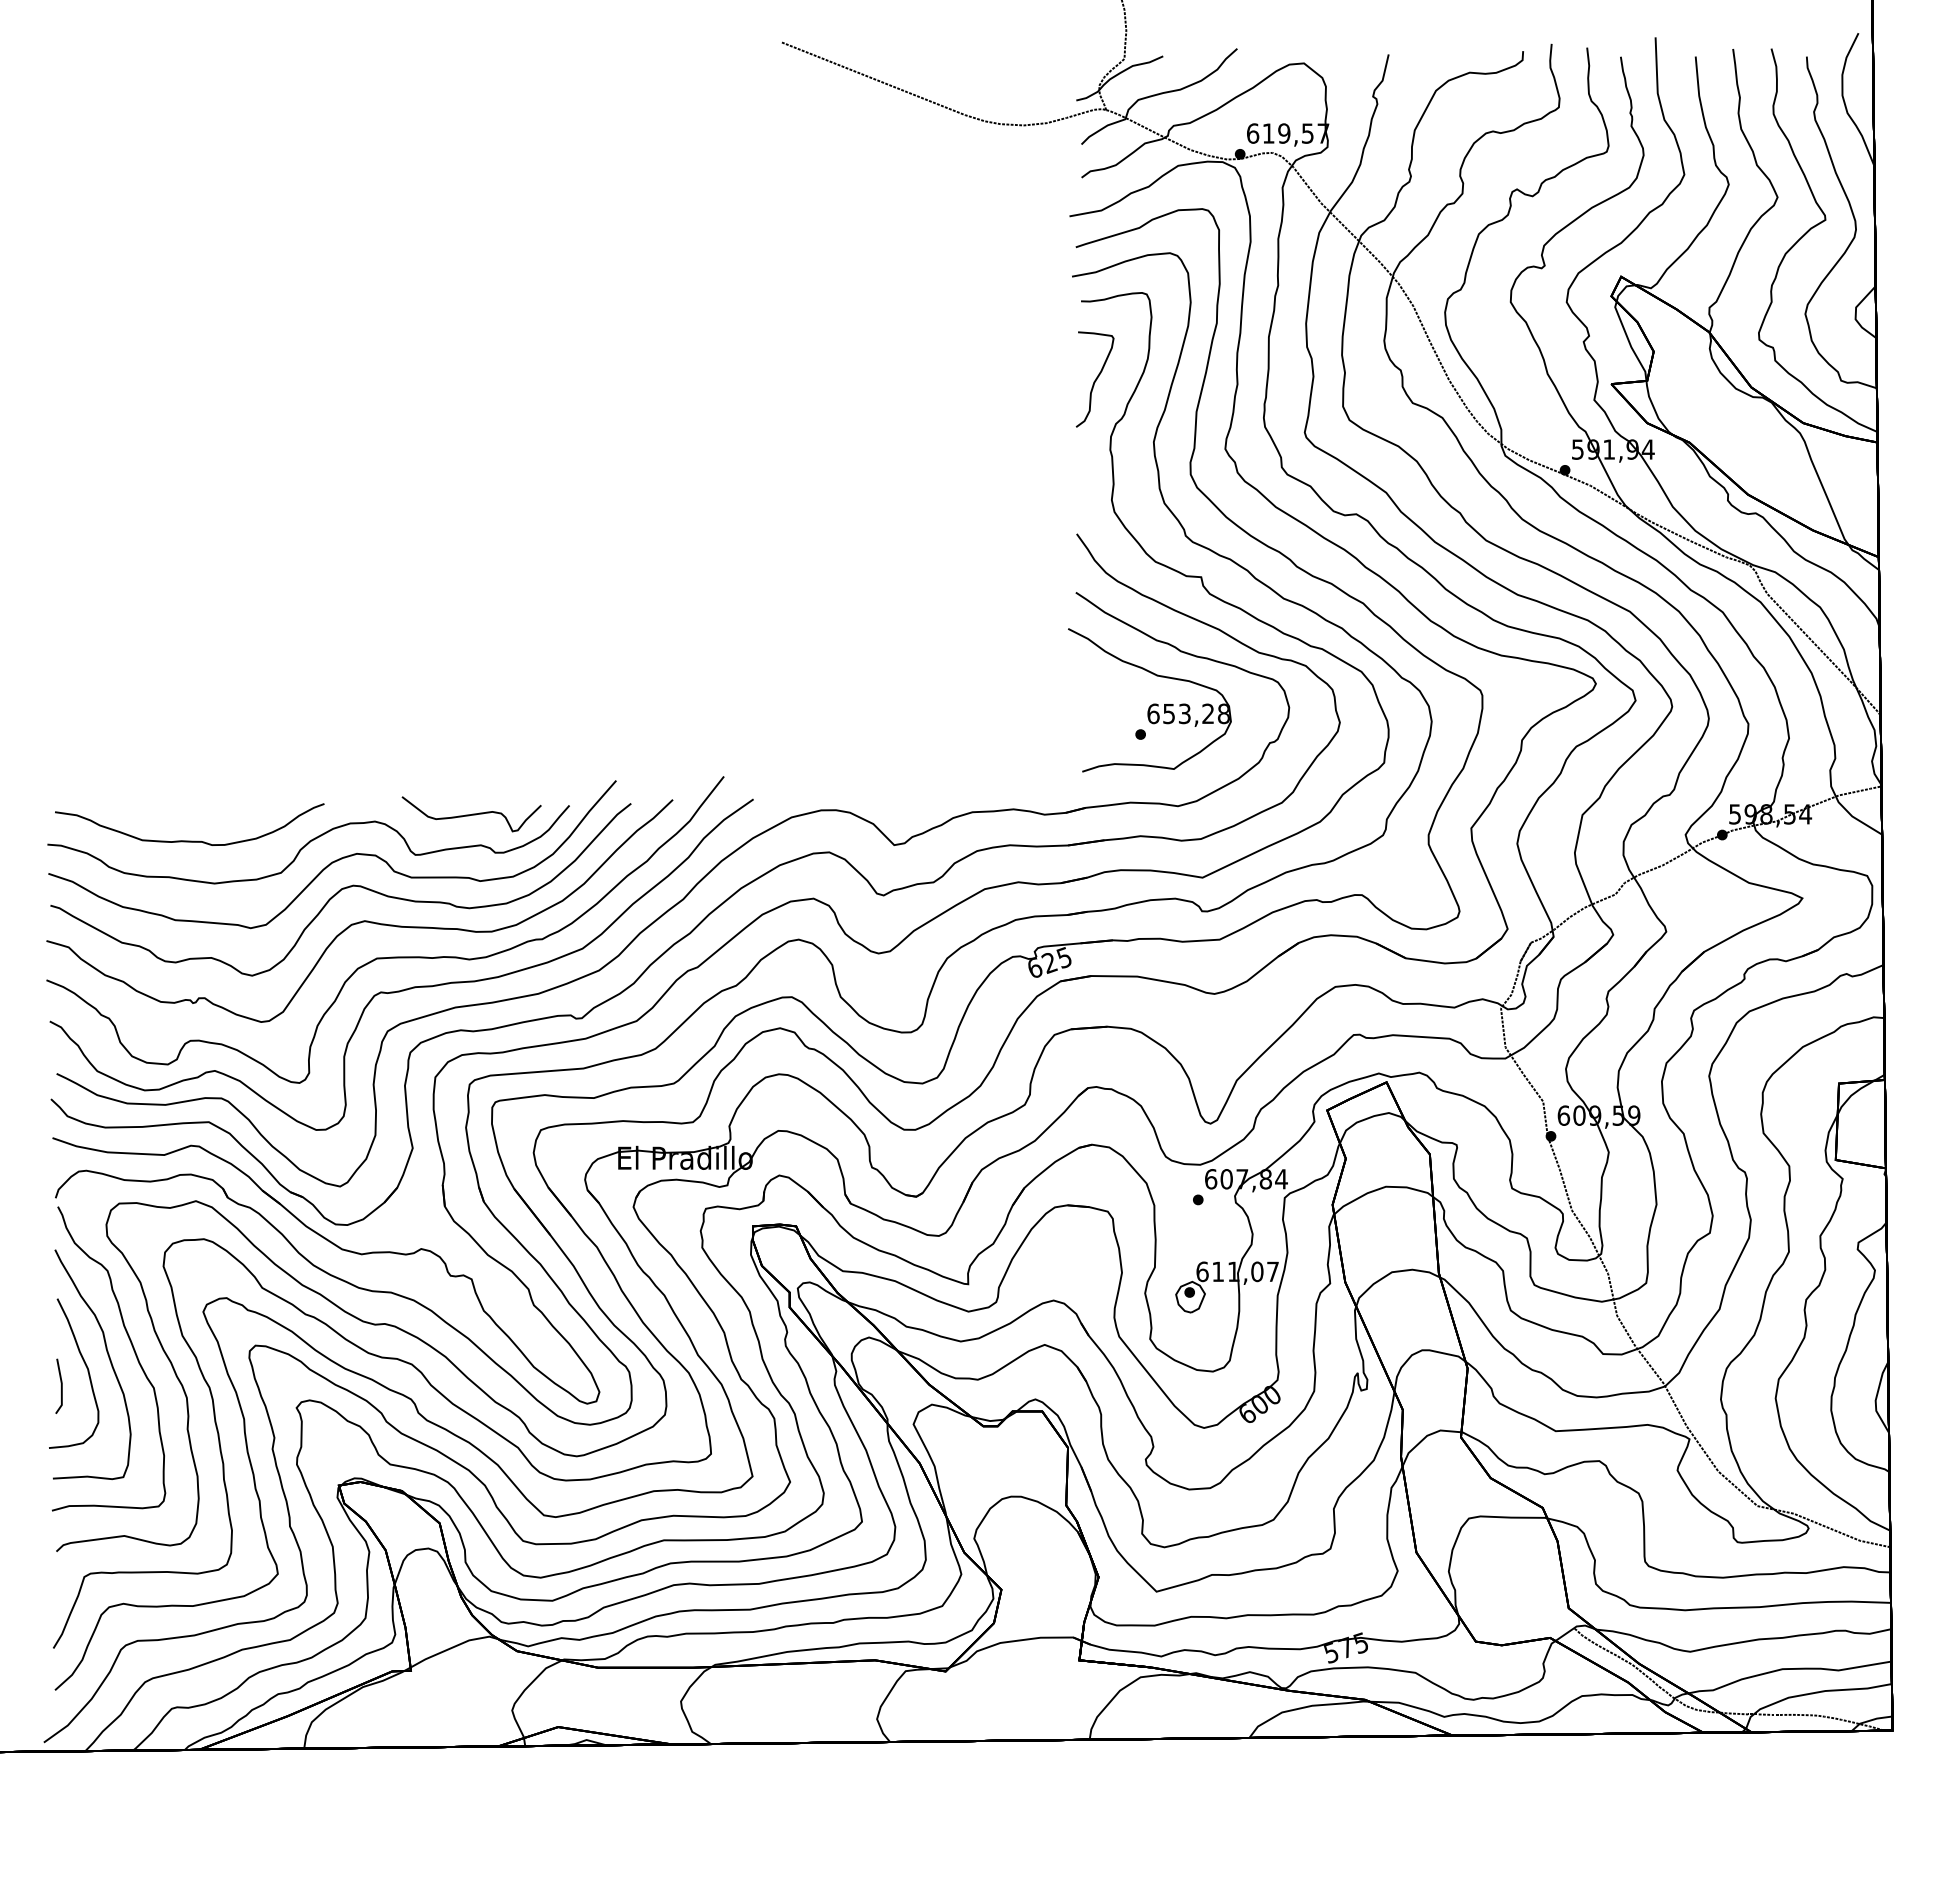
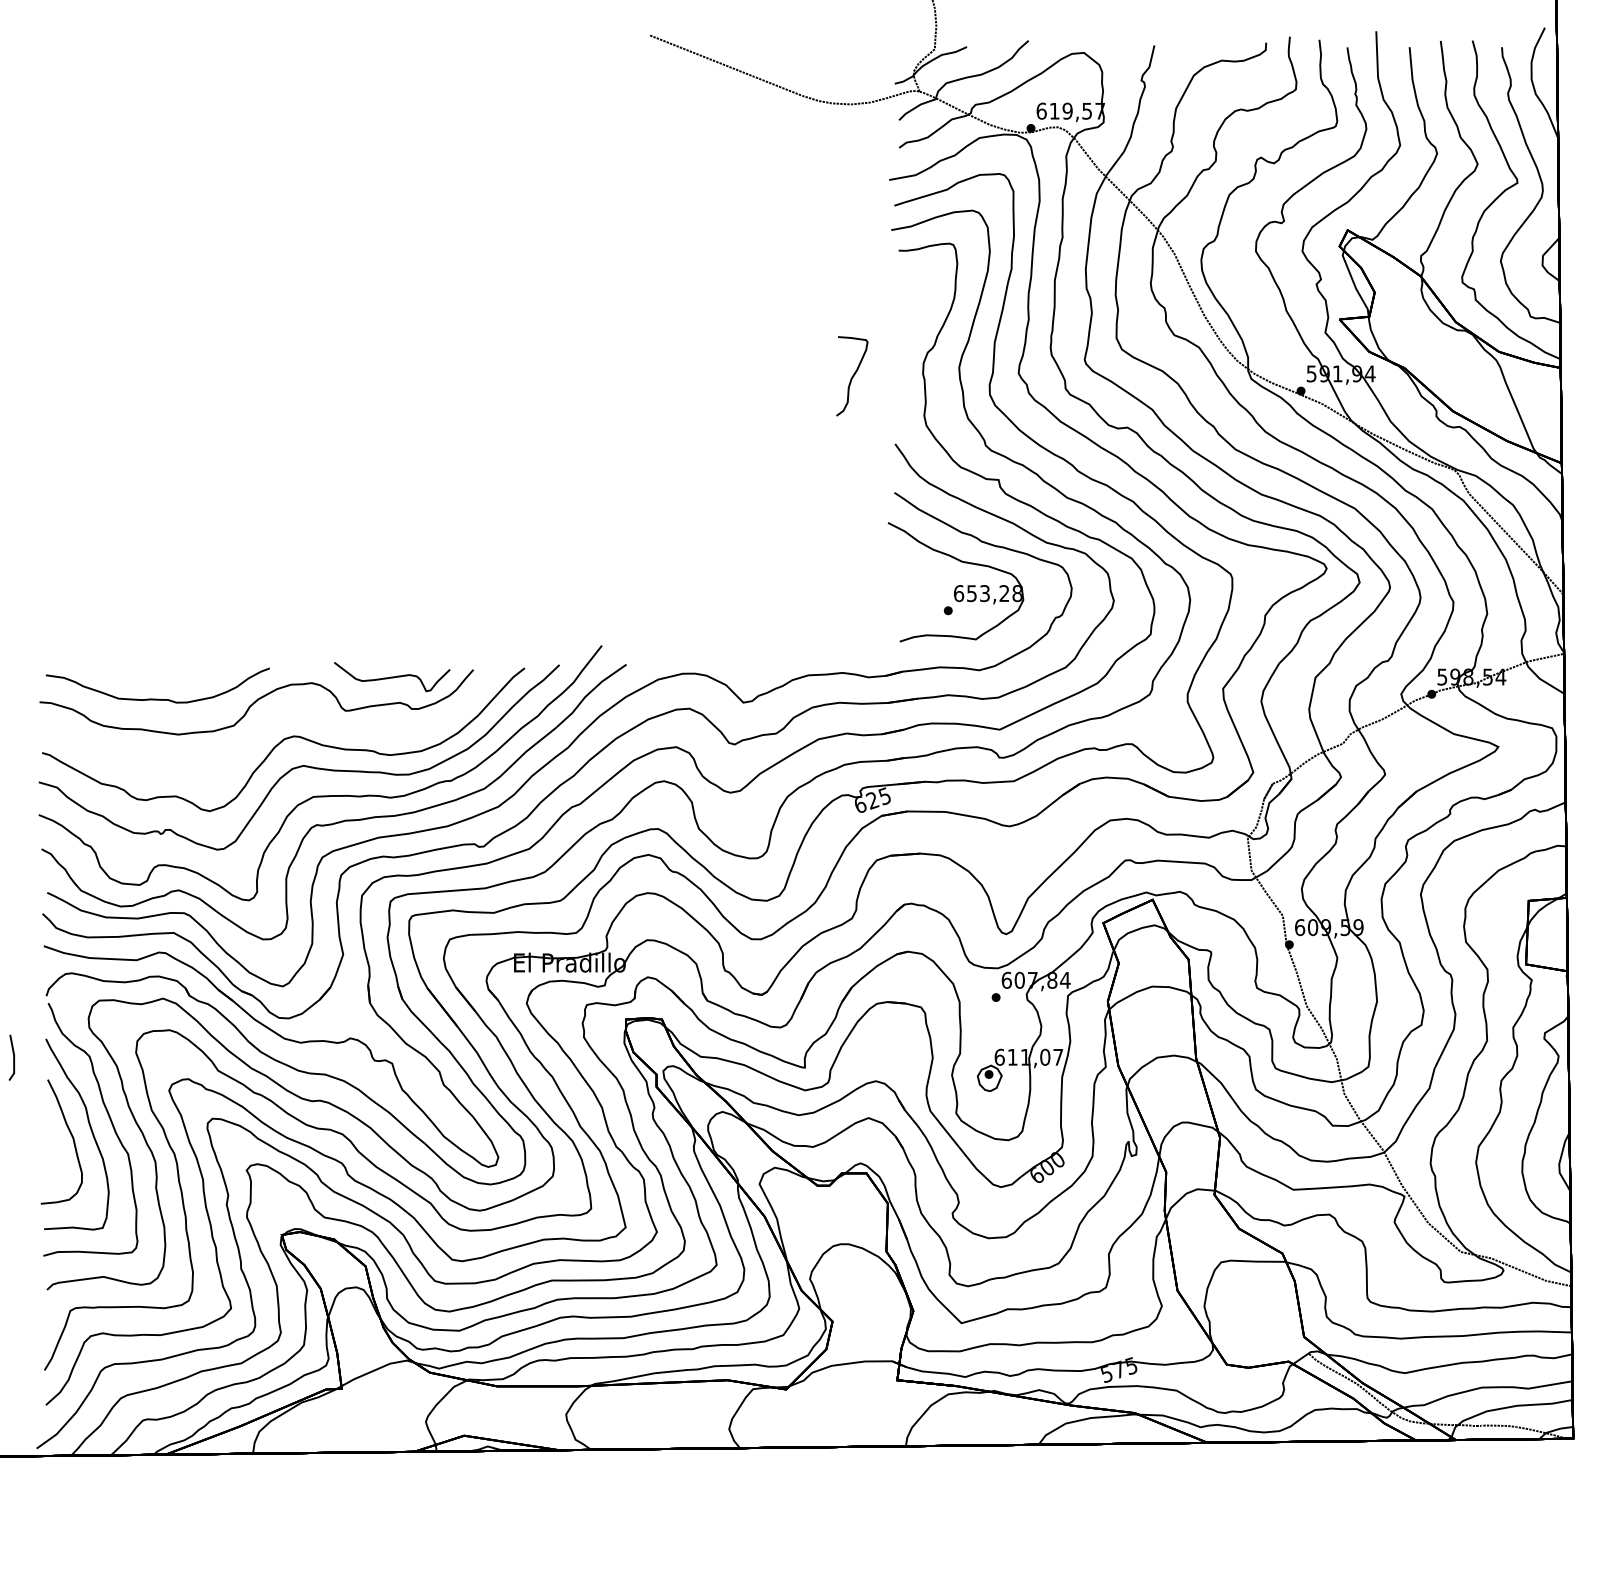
curve: (1095, 379) -> (852, 376), moved
part: (334, 860) -> (278, 715), removed
line: (60, 1385) -> (13, 1057), moved

